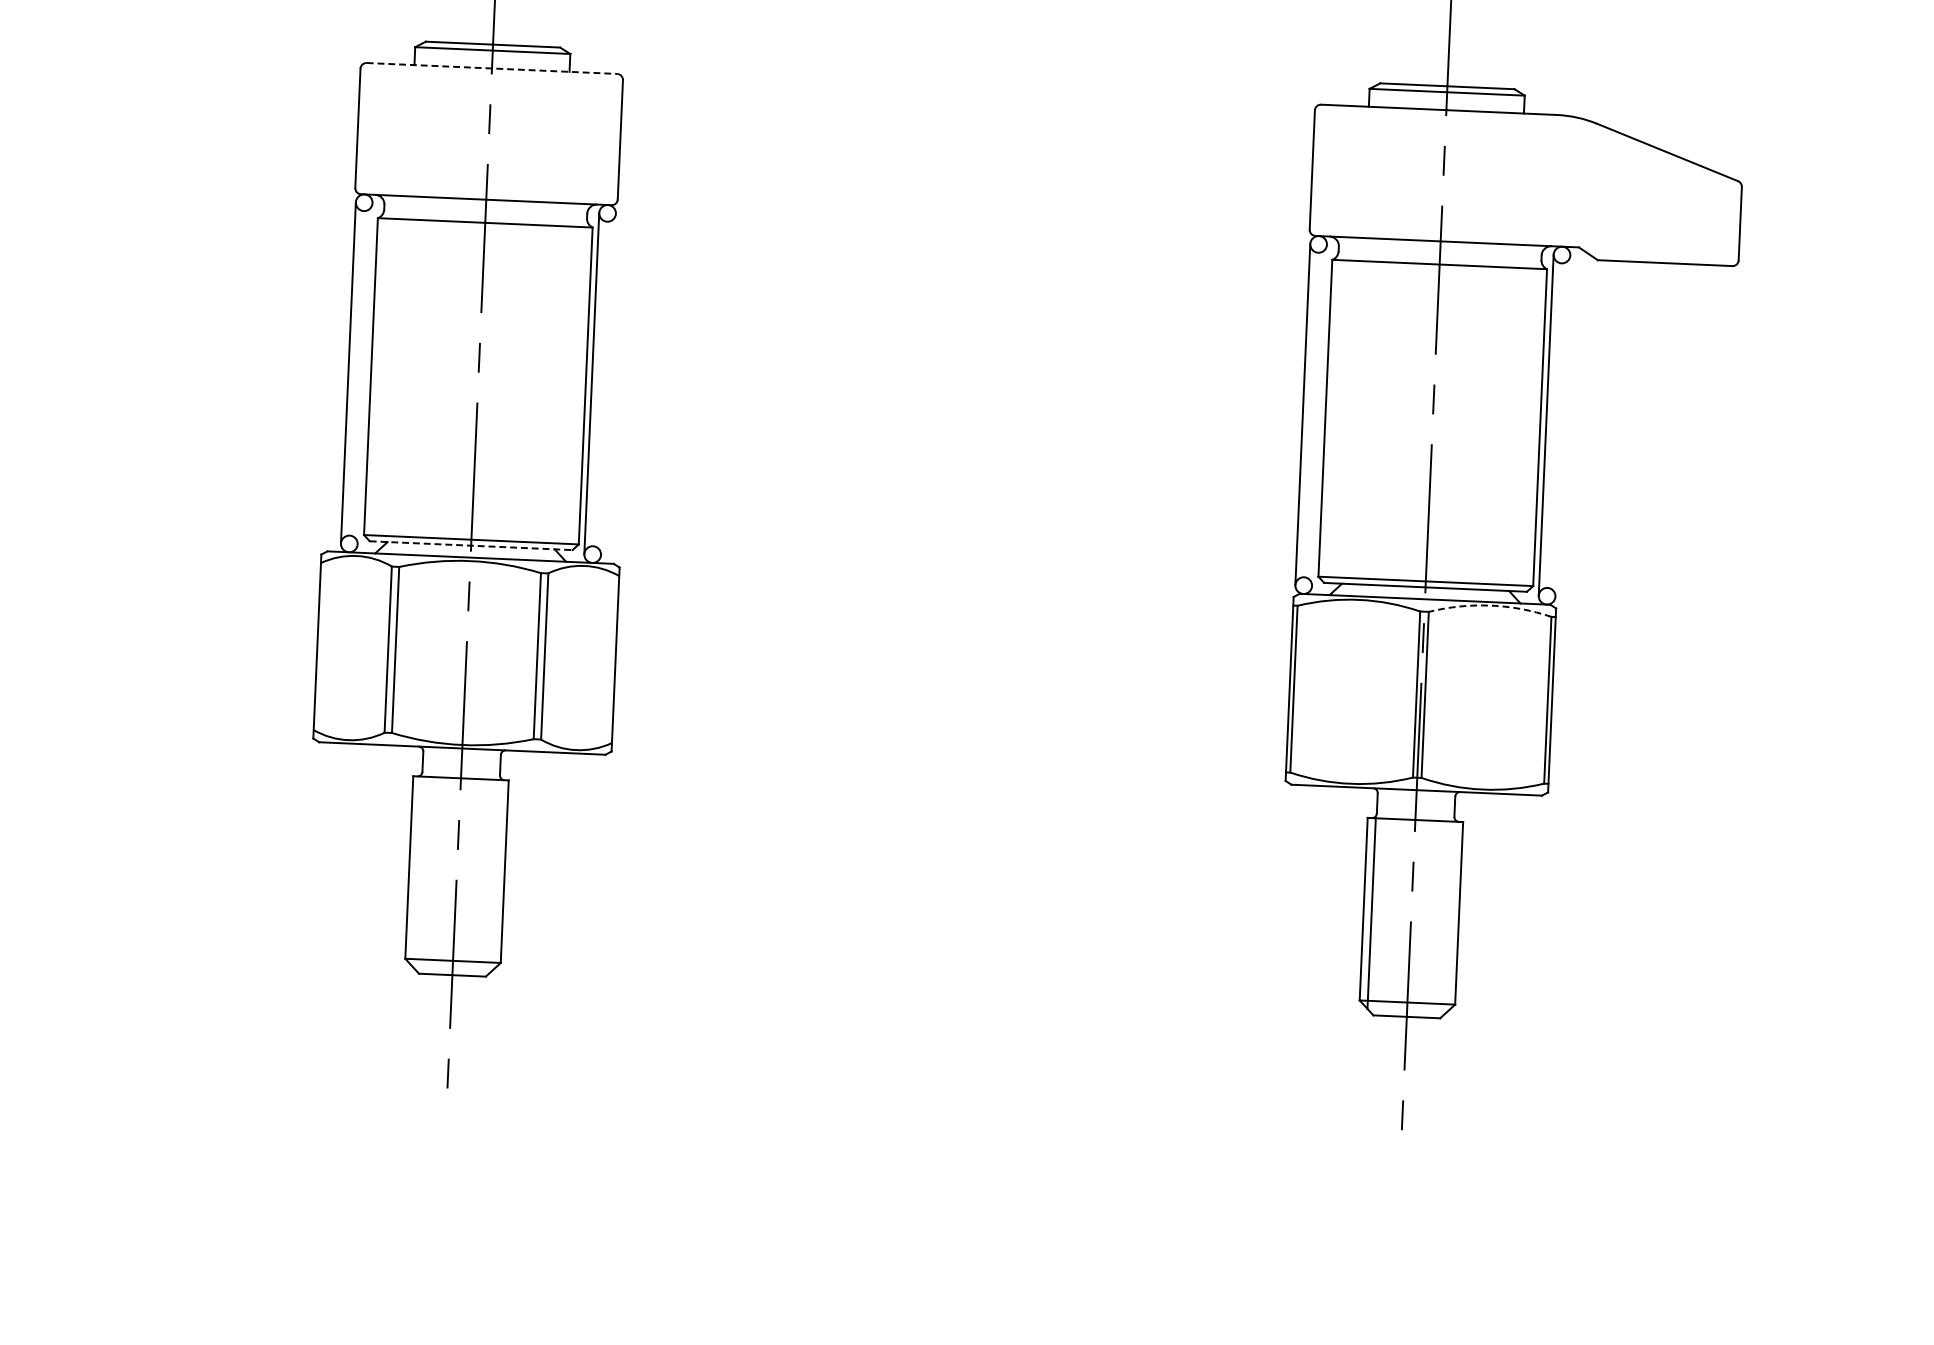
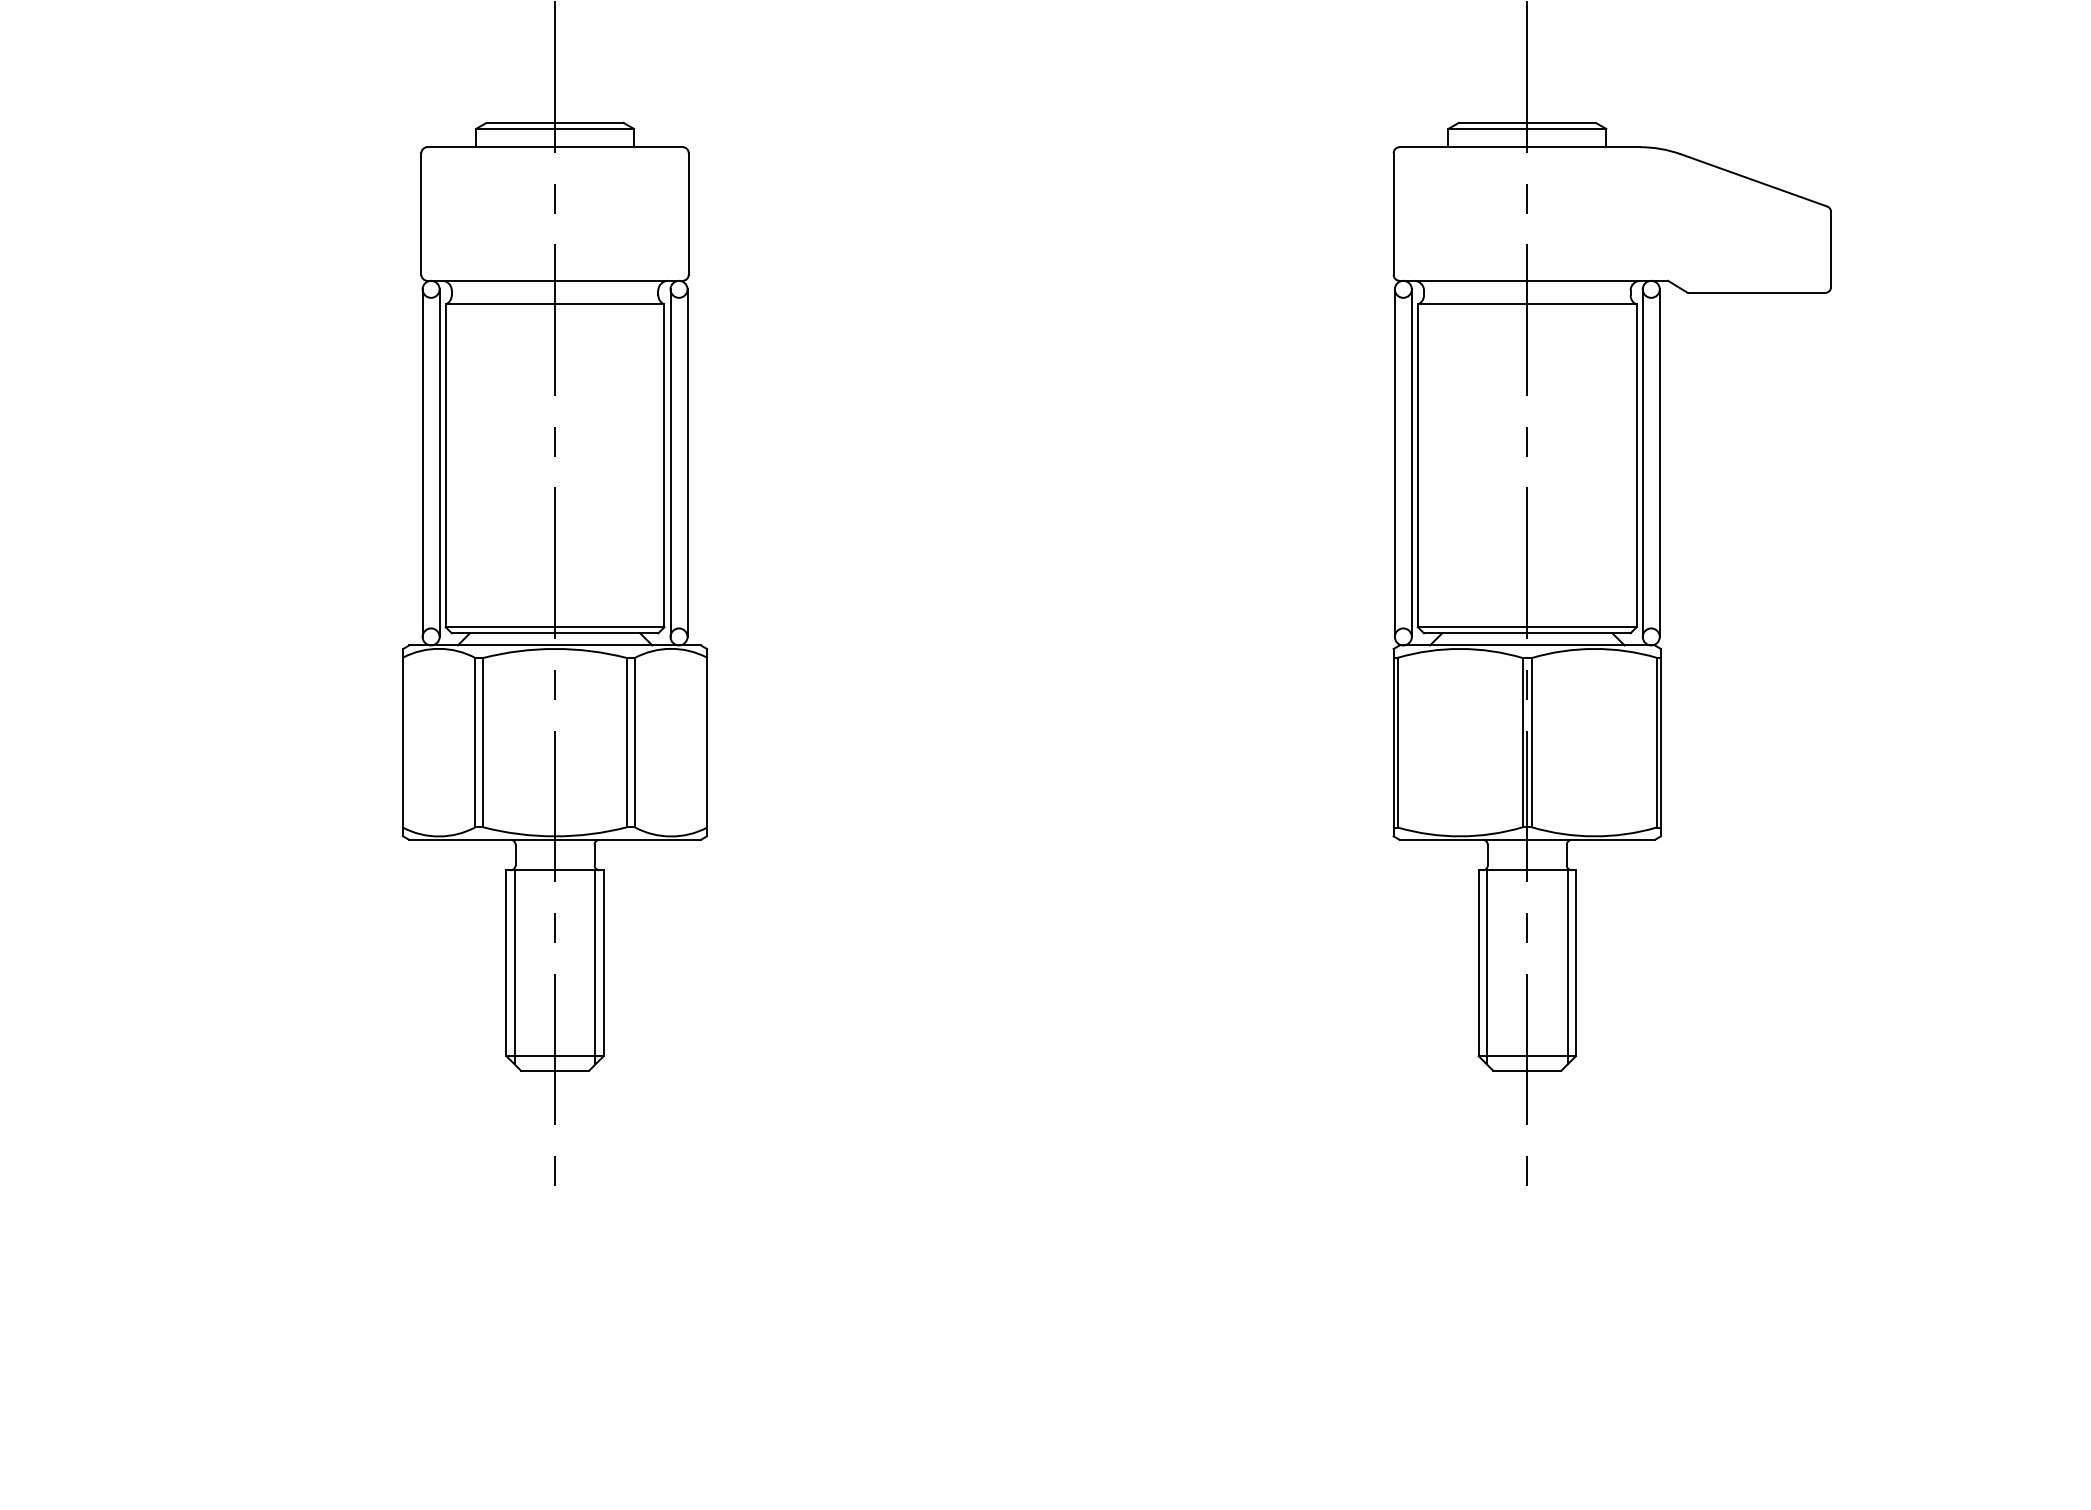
line: (492, 68) -> (555, 147), dashed -> solid
line: (365, 373) -> (439, 462), added
line: (608, 383) -> (687, 462), added
line: (1319, 414) -> (1411, 462), added
line: (1562, 425) -> (1659, 462), added
line: (471, 545) -> (555, 633), dashed -> solid
arc: (1490, 605) -> (1594, 648), dashed -> solid
line: (417, 872) -> (514, 967), added
line: (496, 875) -> (595, 967), added
line: (1450, 917) -> (1567, 967), added

